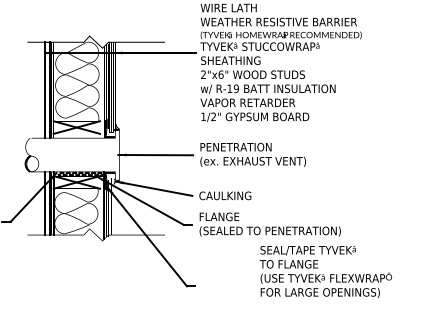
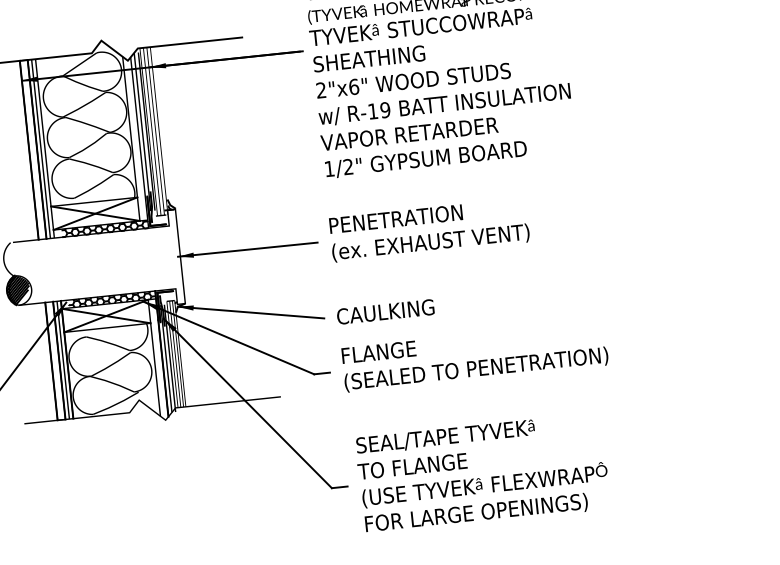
hatch: (80, 135) -> (103, 227), added
hatch: (31, 163) -> (17, 289), added
text: (325, 271) -> (482, 472), moved

